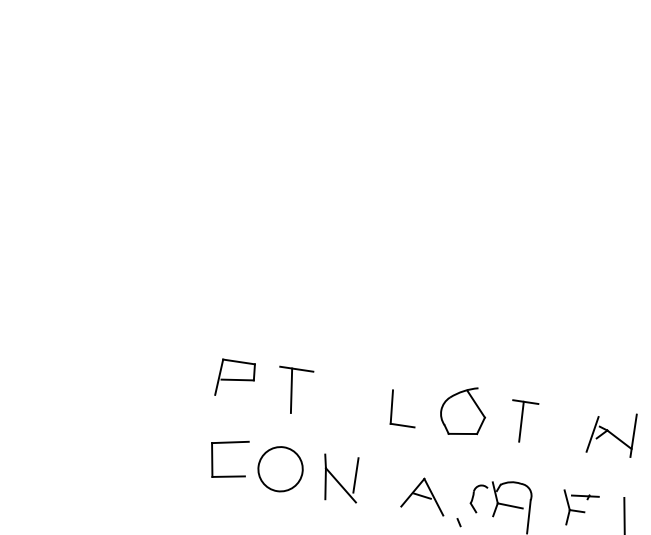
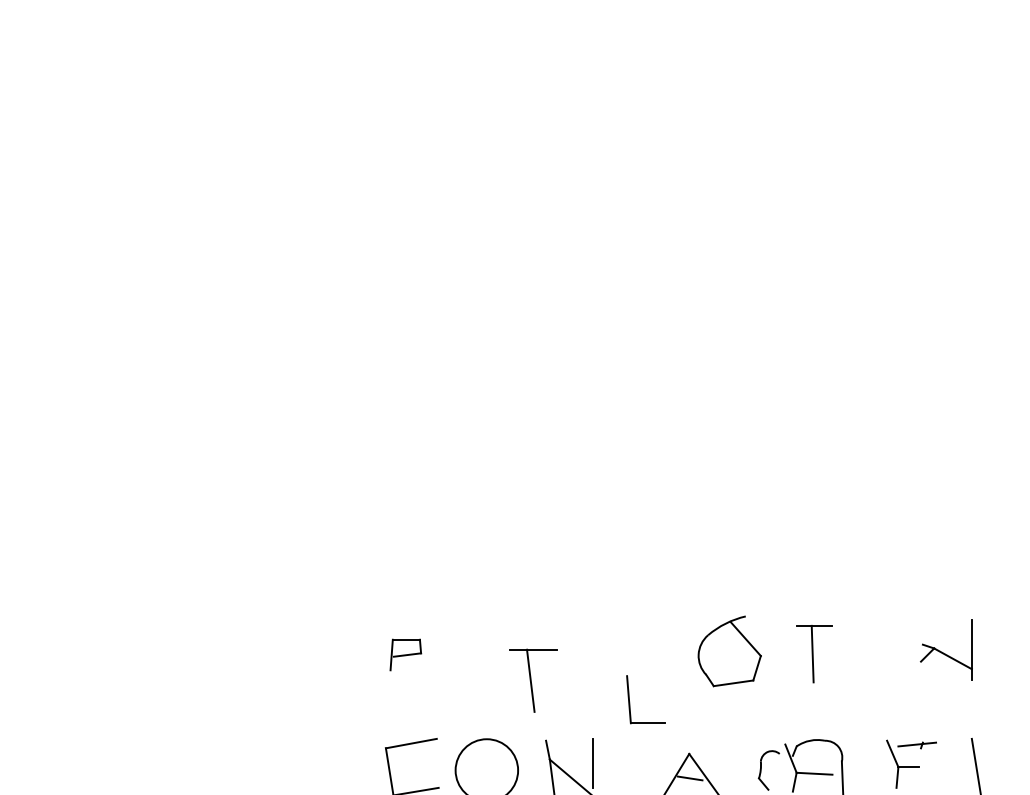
part: (235, 379) -> (405, 654), size x0.6
part: (293, 390) -> (533, 680), moved
part: (392, 409) -> (630, 702), moved
line: (592, 434) -> (914, 656), removed

